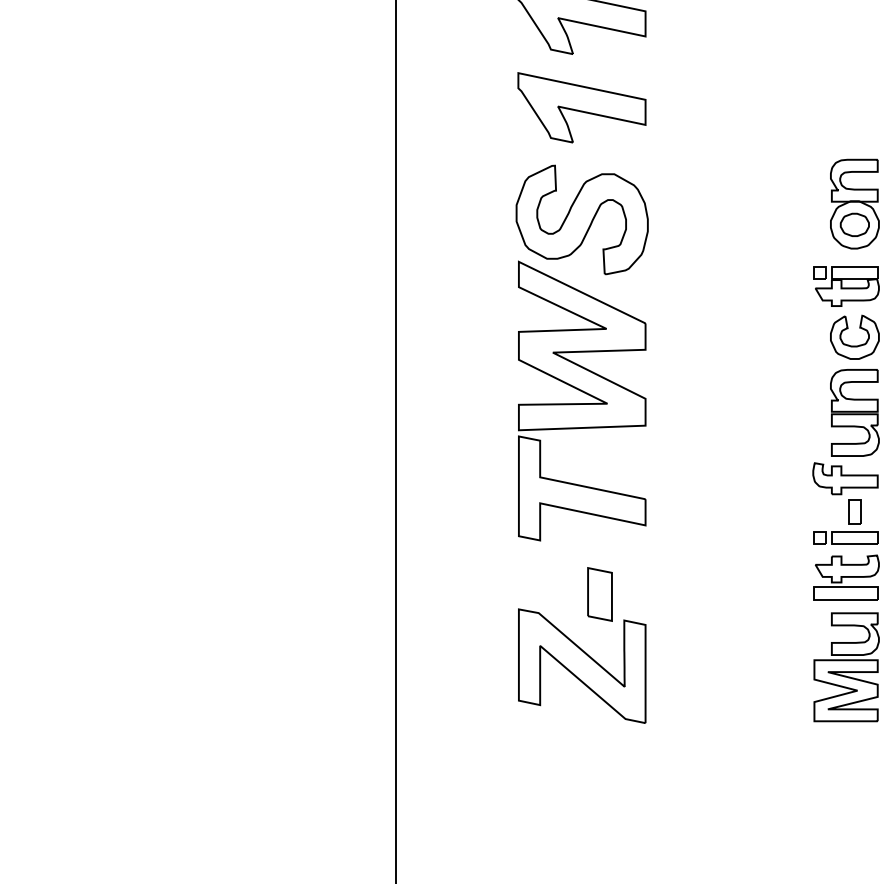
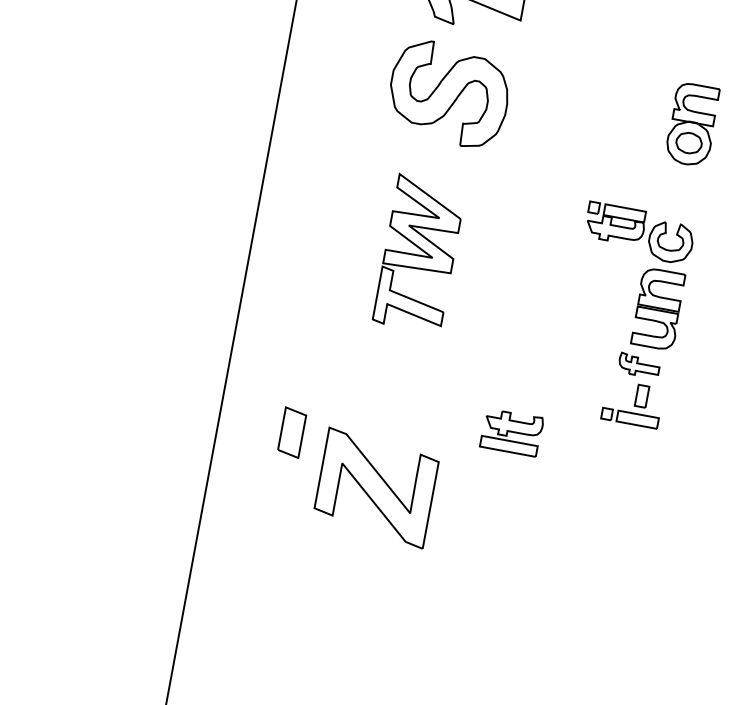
part: (846, 286) -> (615, 224), moved
part: (582, 400) -> (419, 253), size x0.6
part: (845, 478) -> (639, 365), size x0.7
part: (846, 577) -> (511, 432), moved
part: (599, 594) -> (291, 432), moved
part: (846, 667) -> (609, 532), removed

